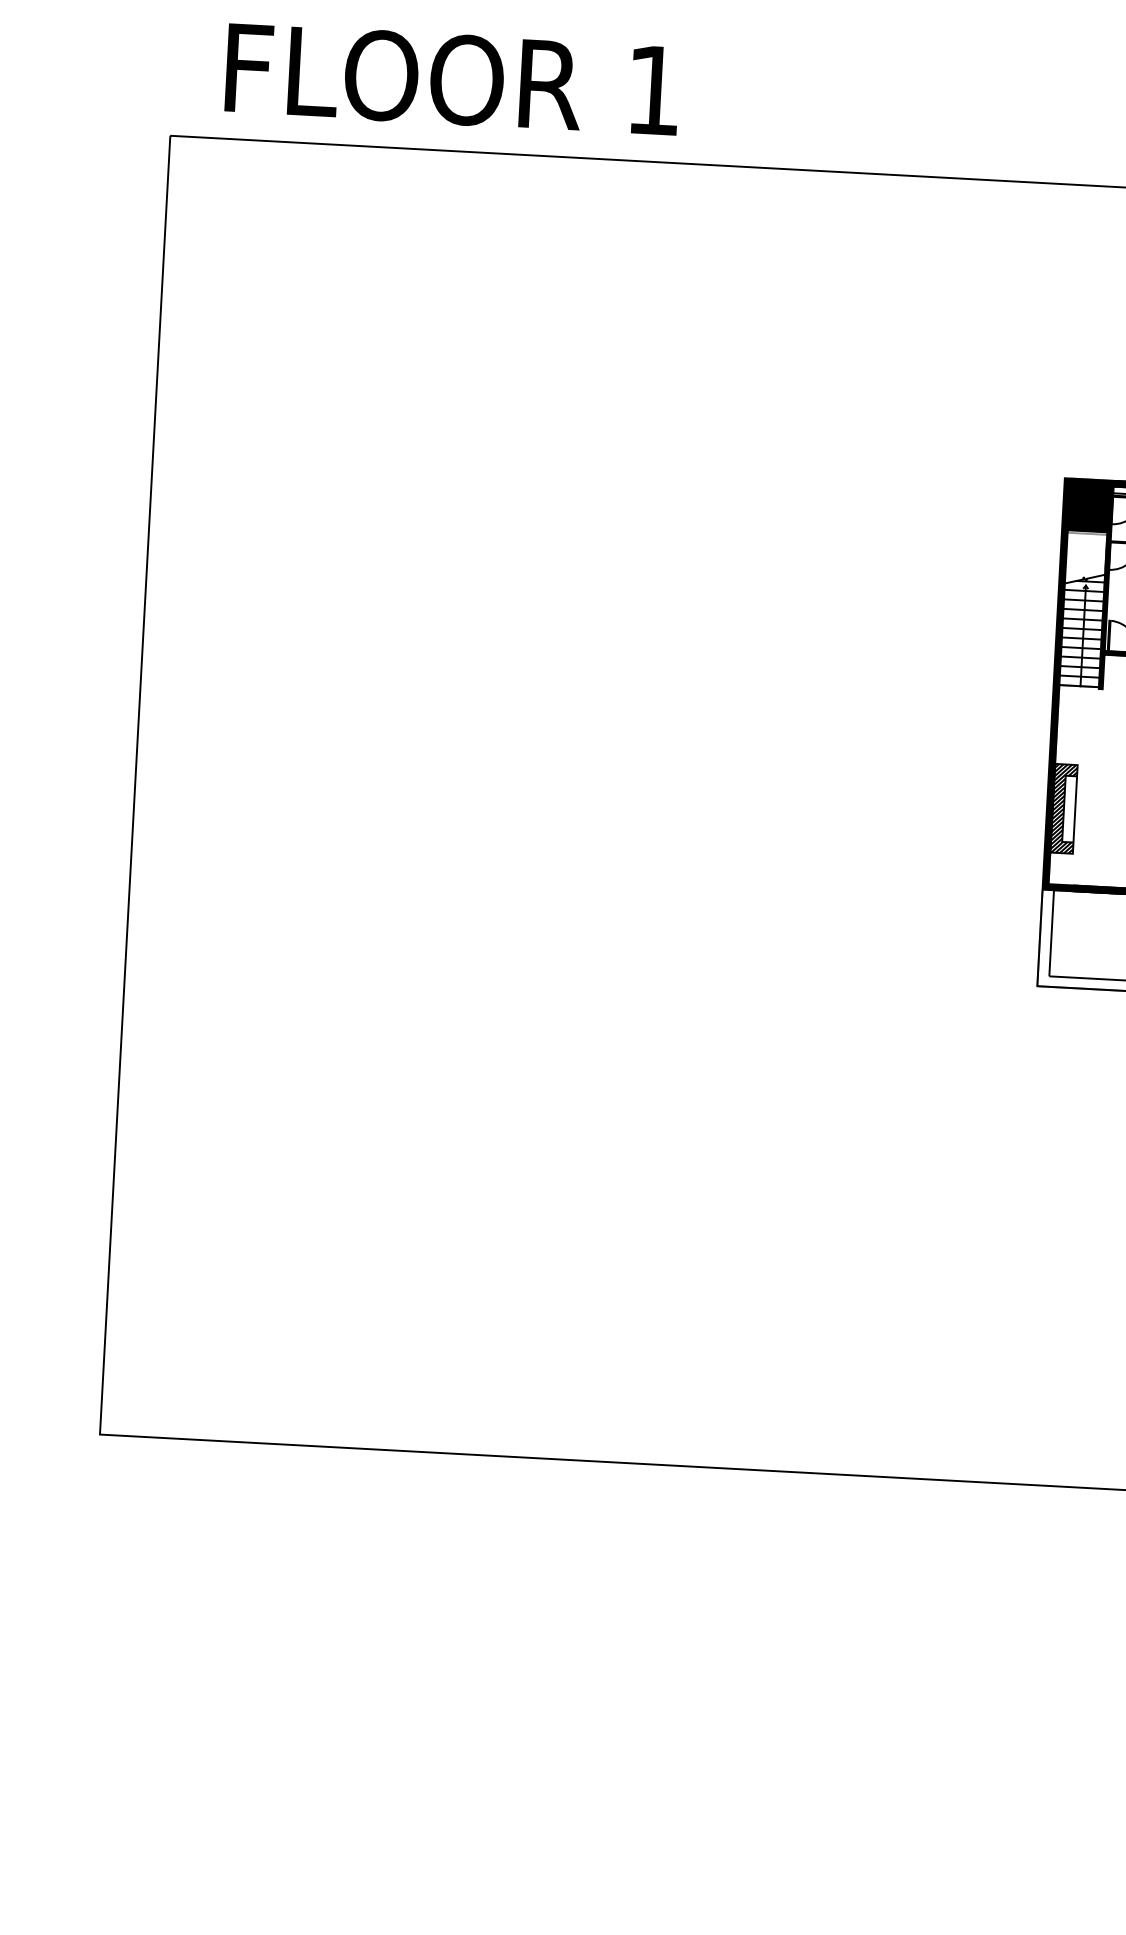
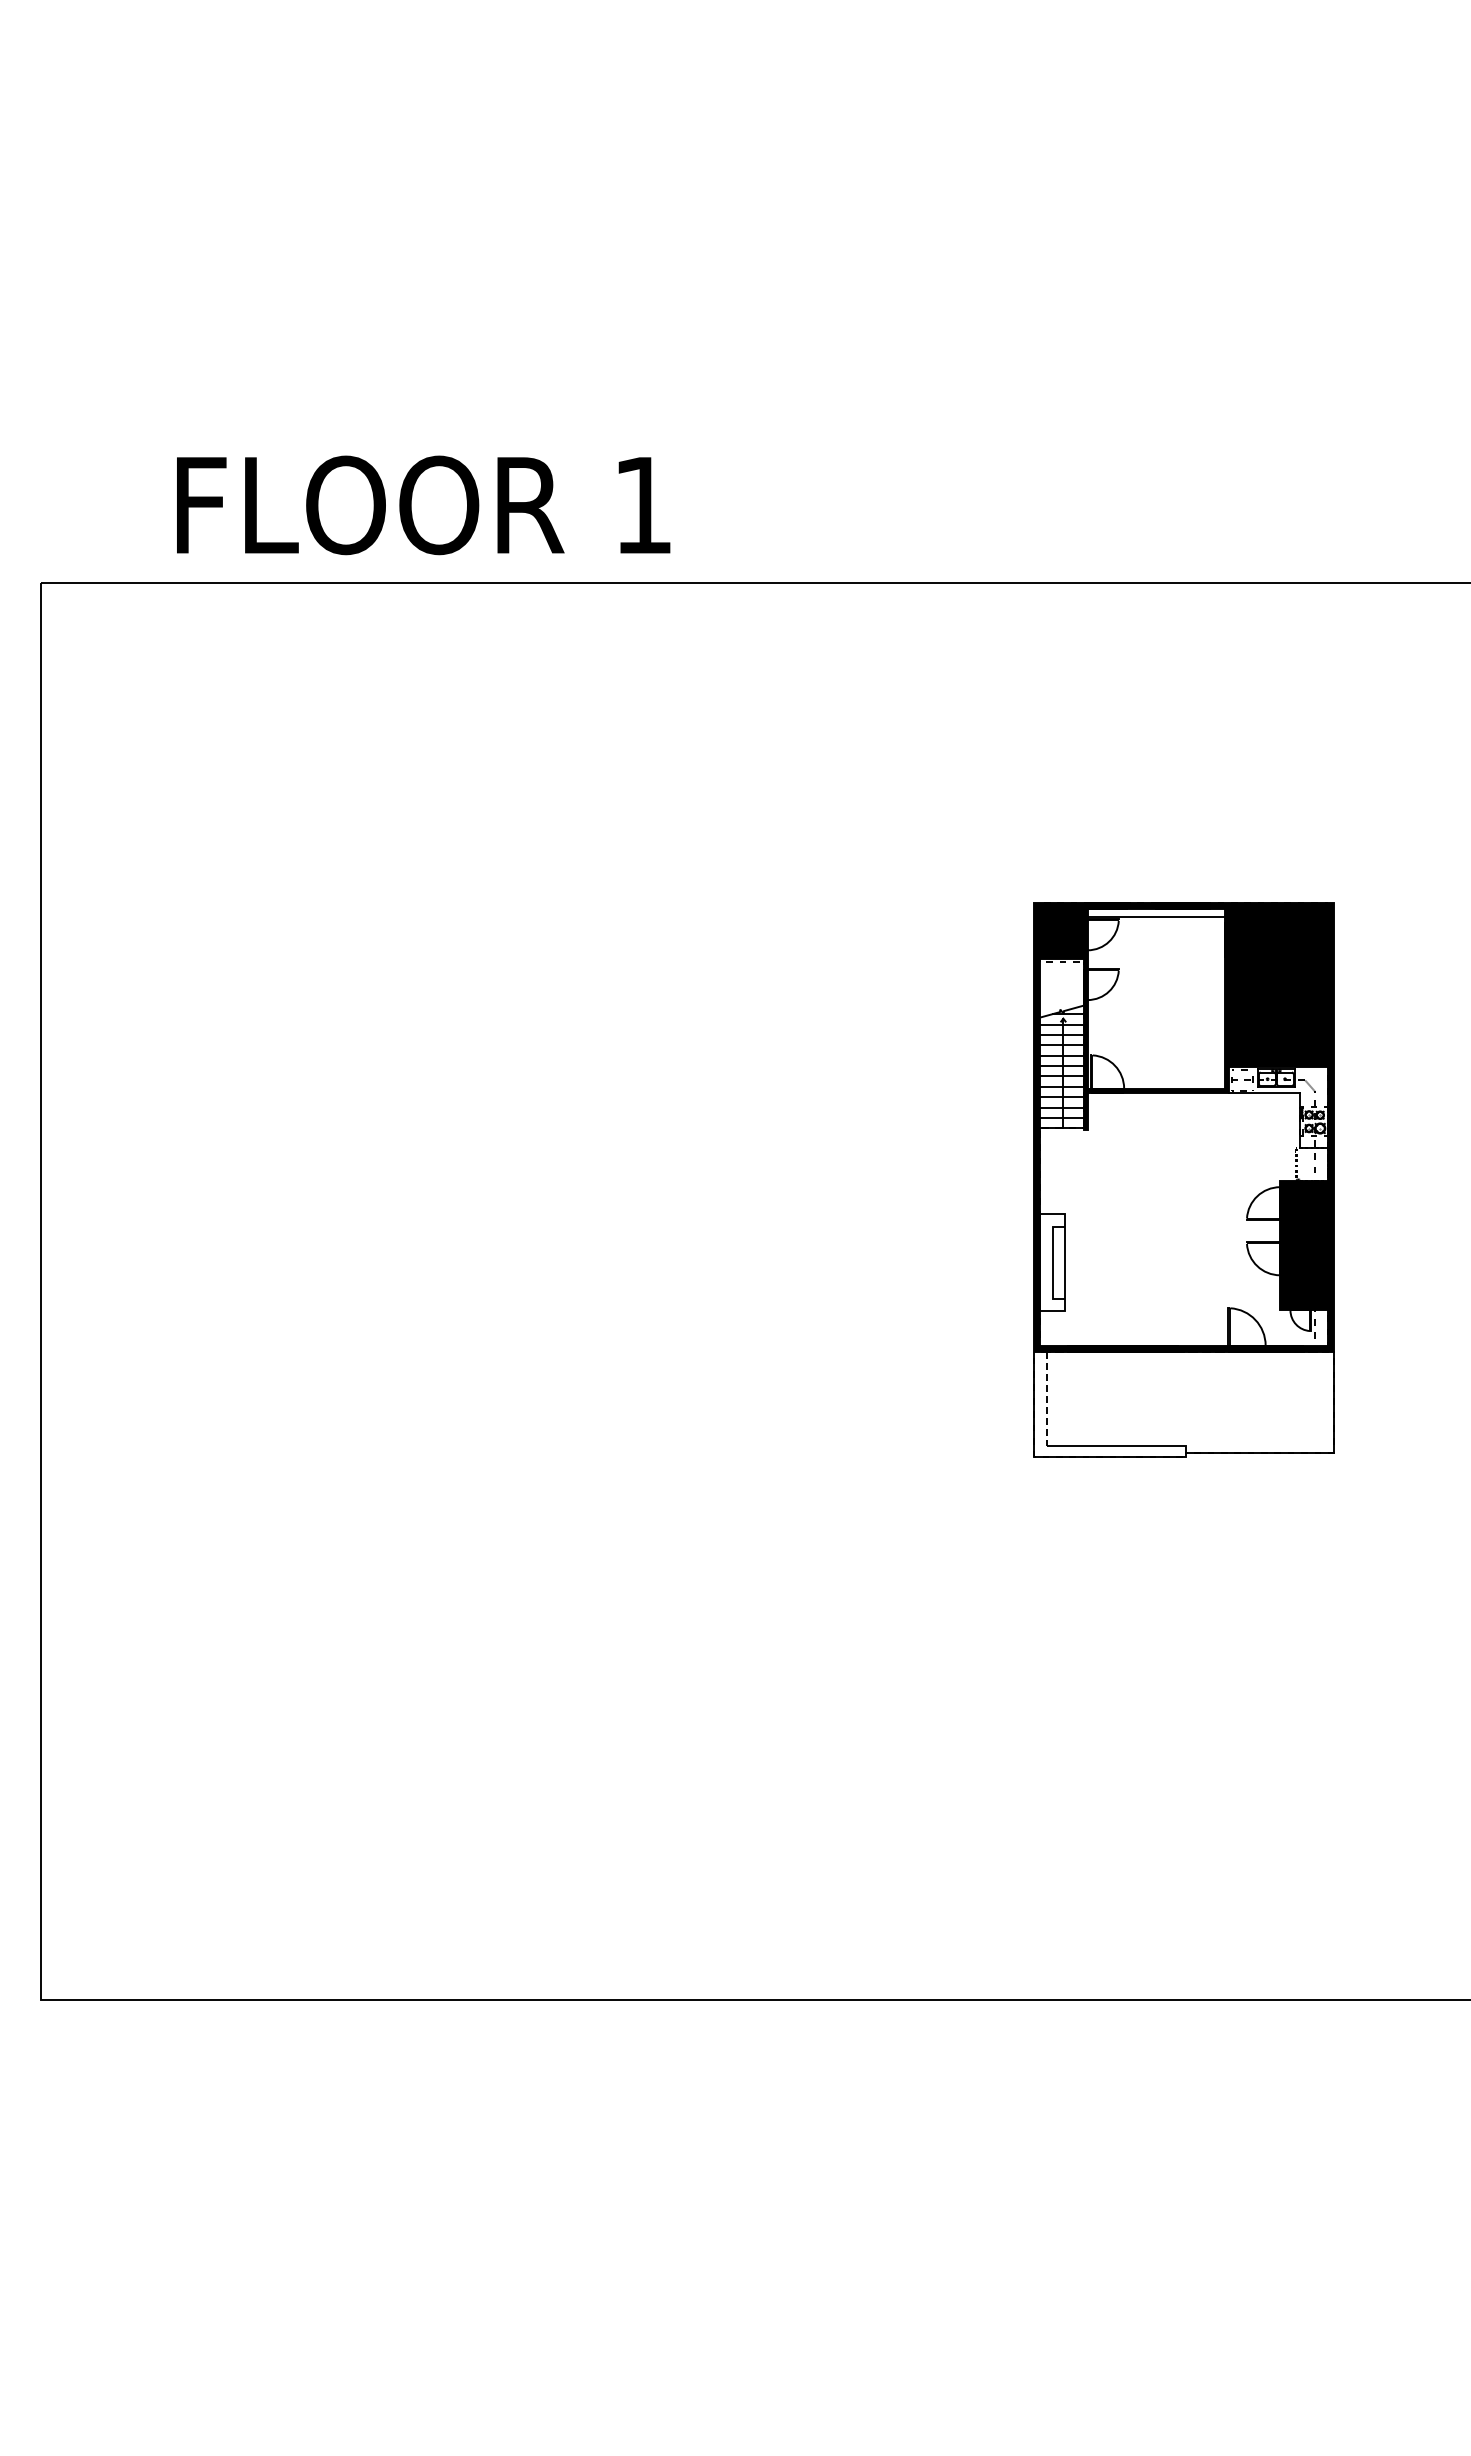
text: (452, 79) -> (423, 505), moved
hatch: (1063, 808) -> (1052, 1262), removed
line: (1051, 933) -> (1046, 1399), solid -> dashed

